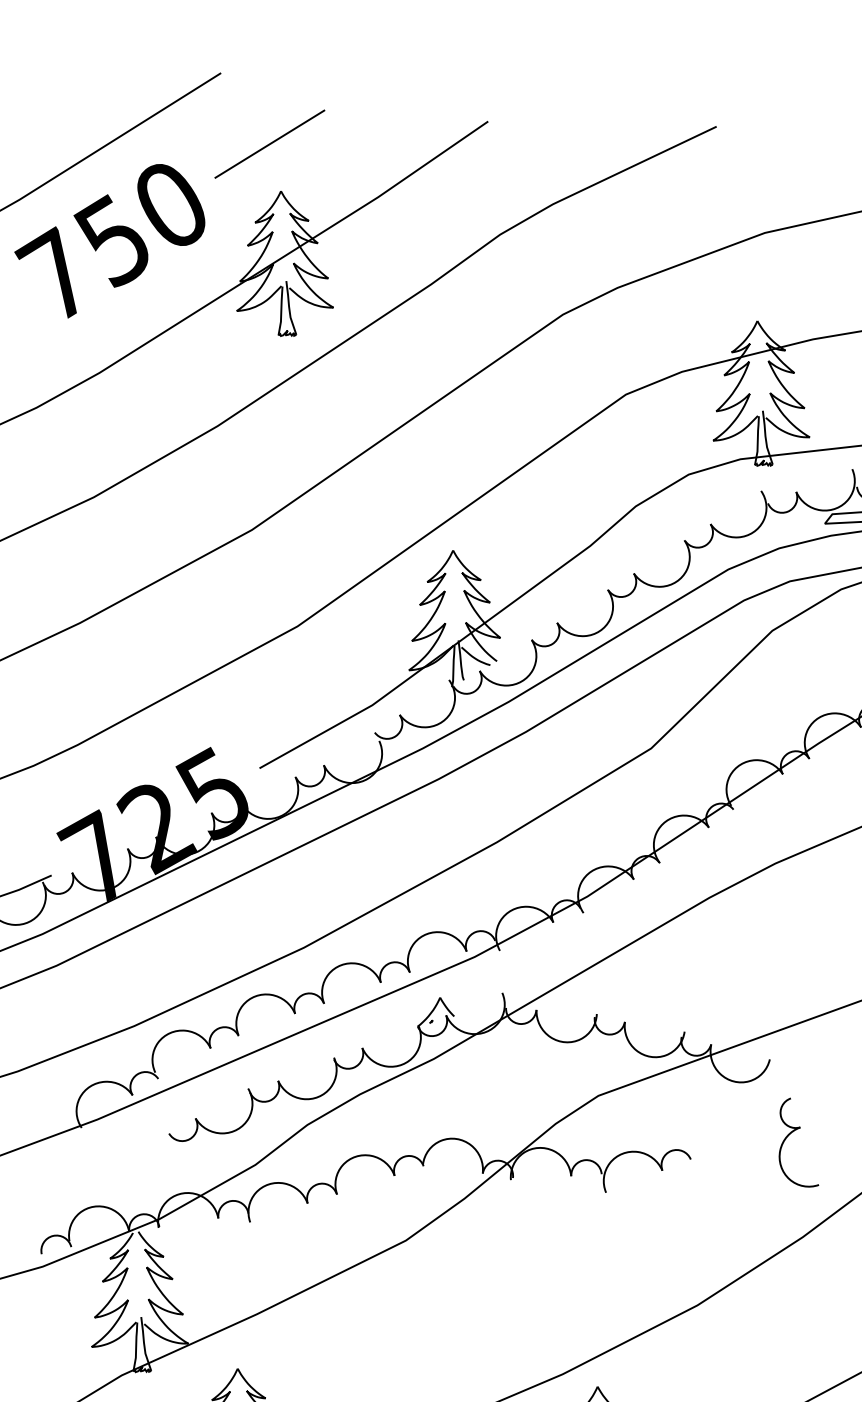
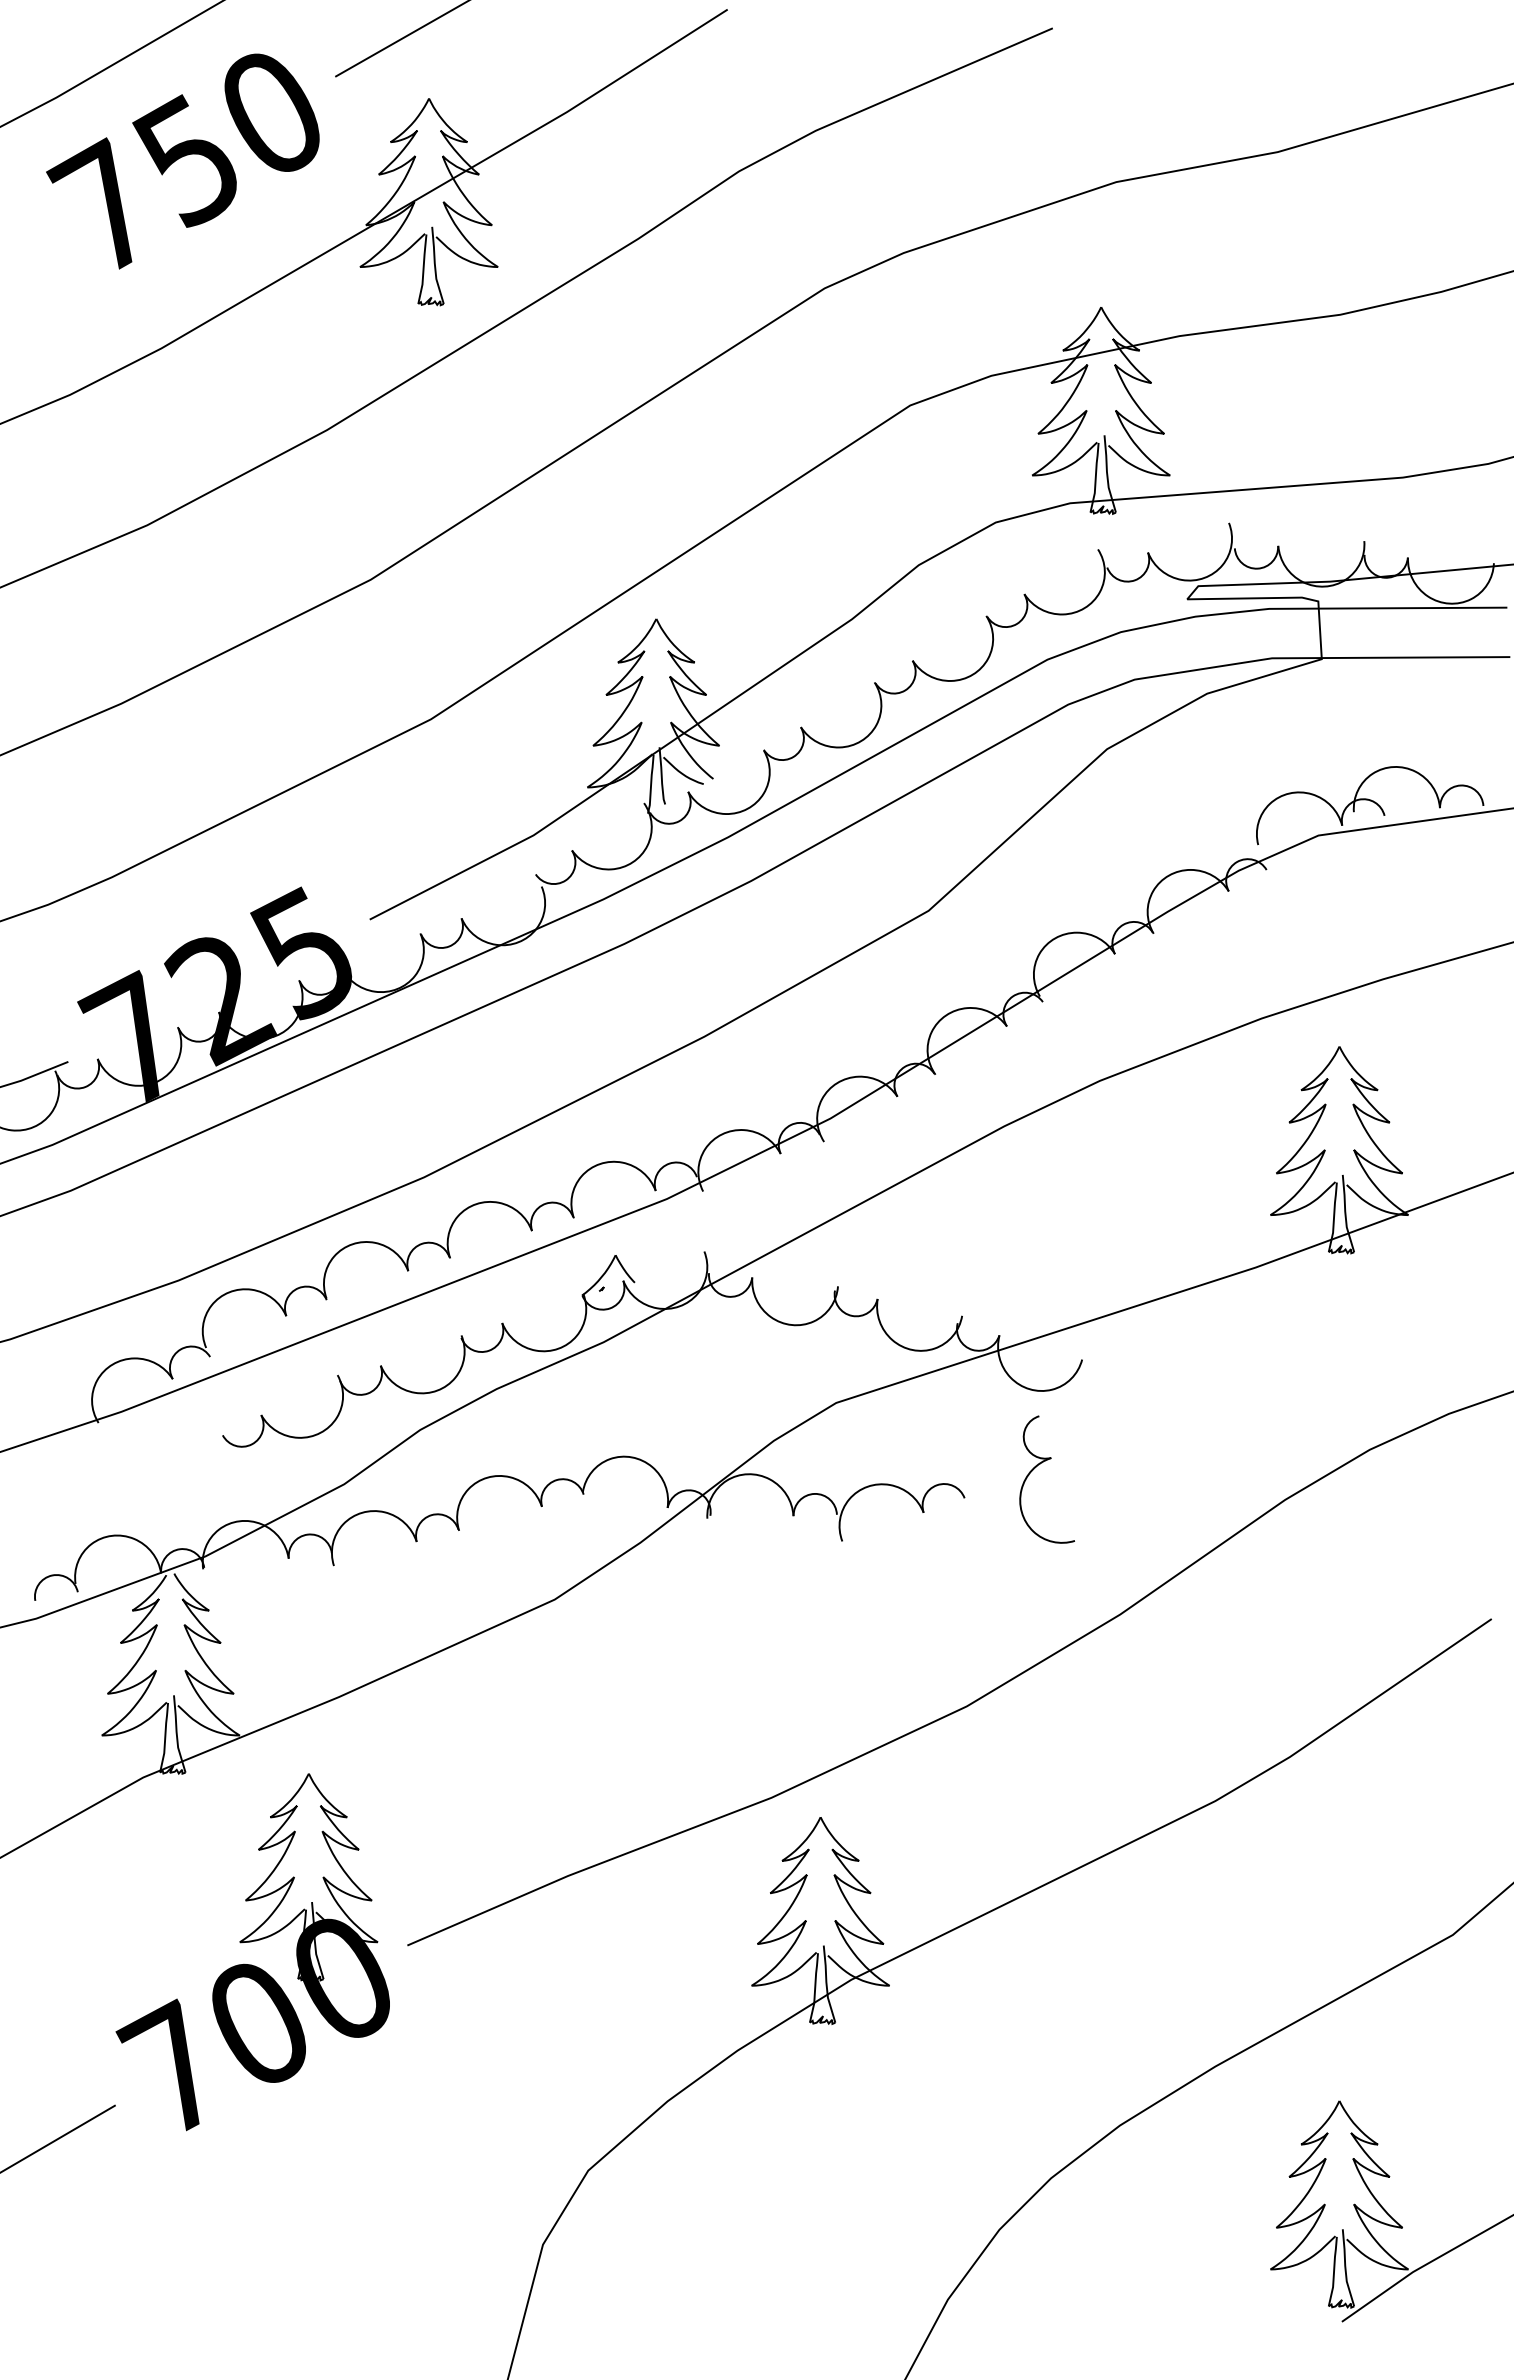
part: (789, 1135) -> (1035, 1468), moved

